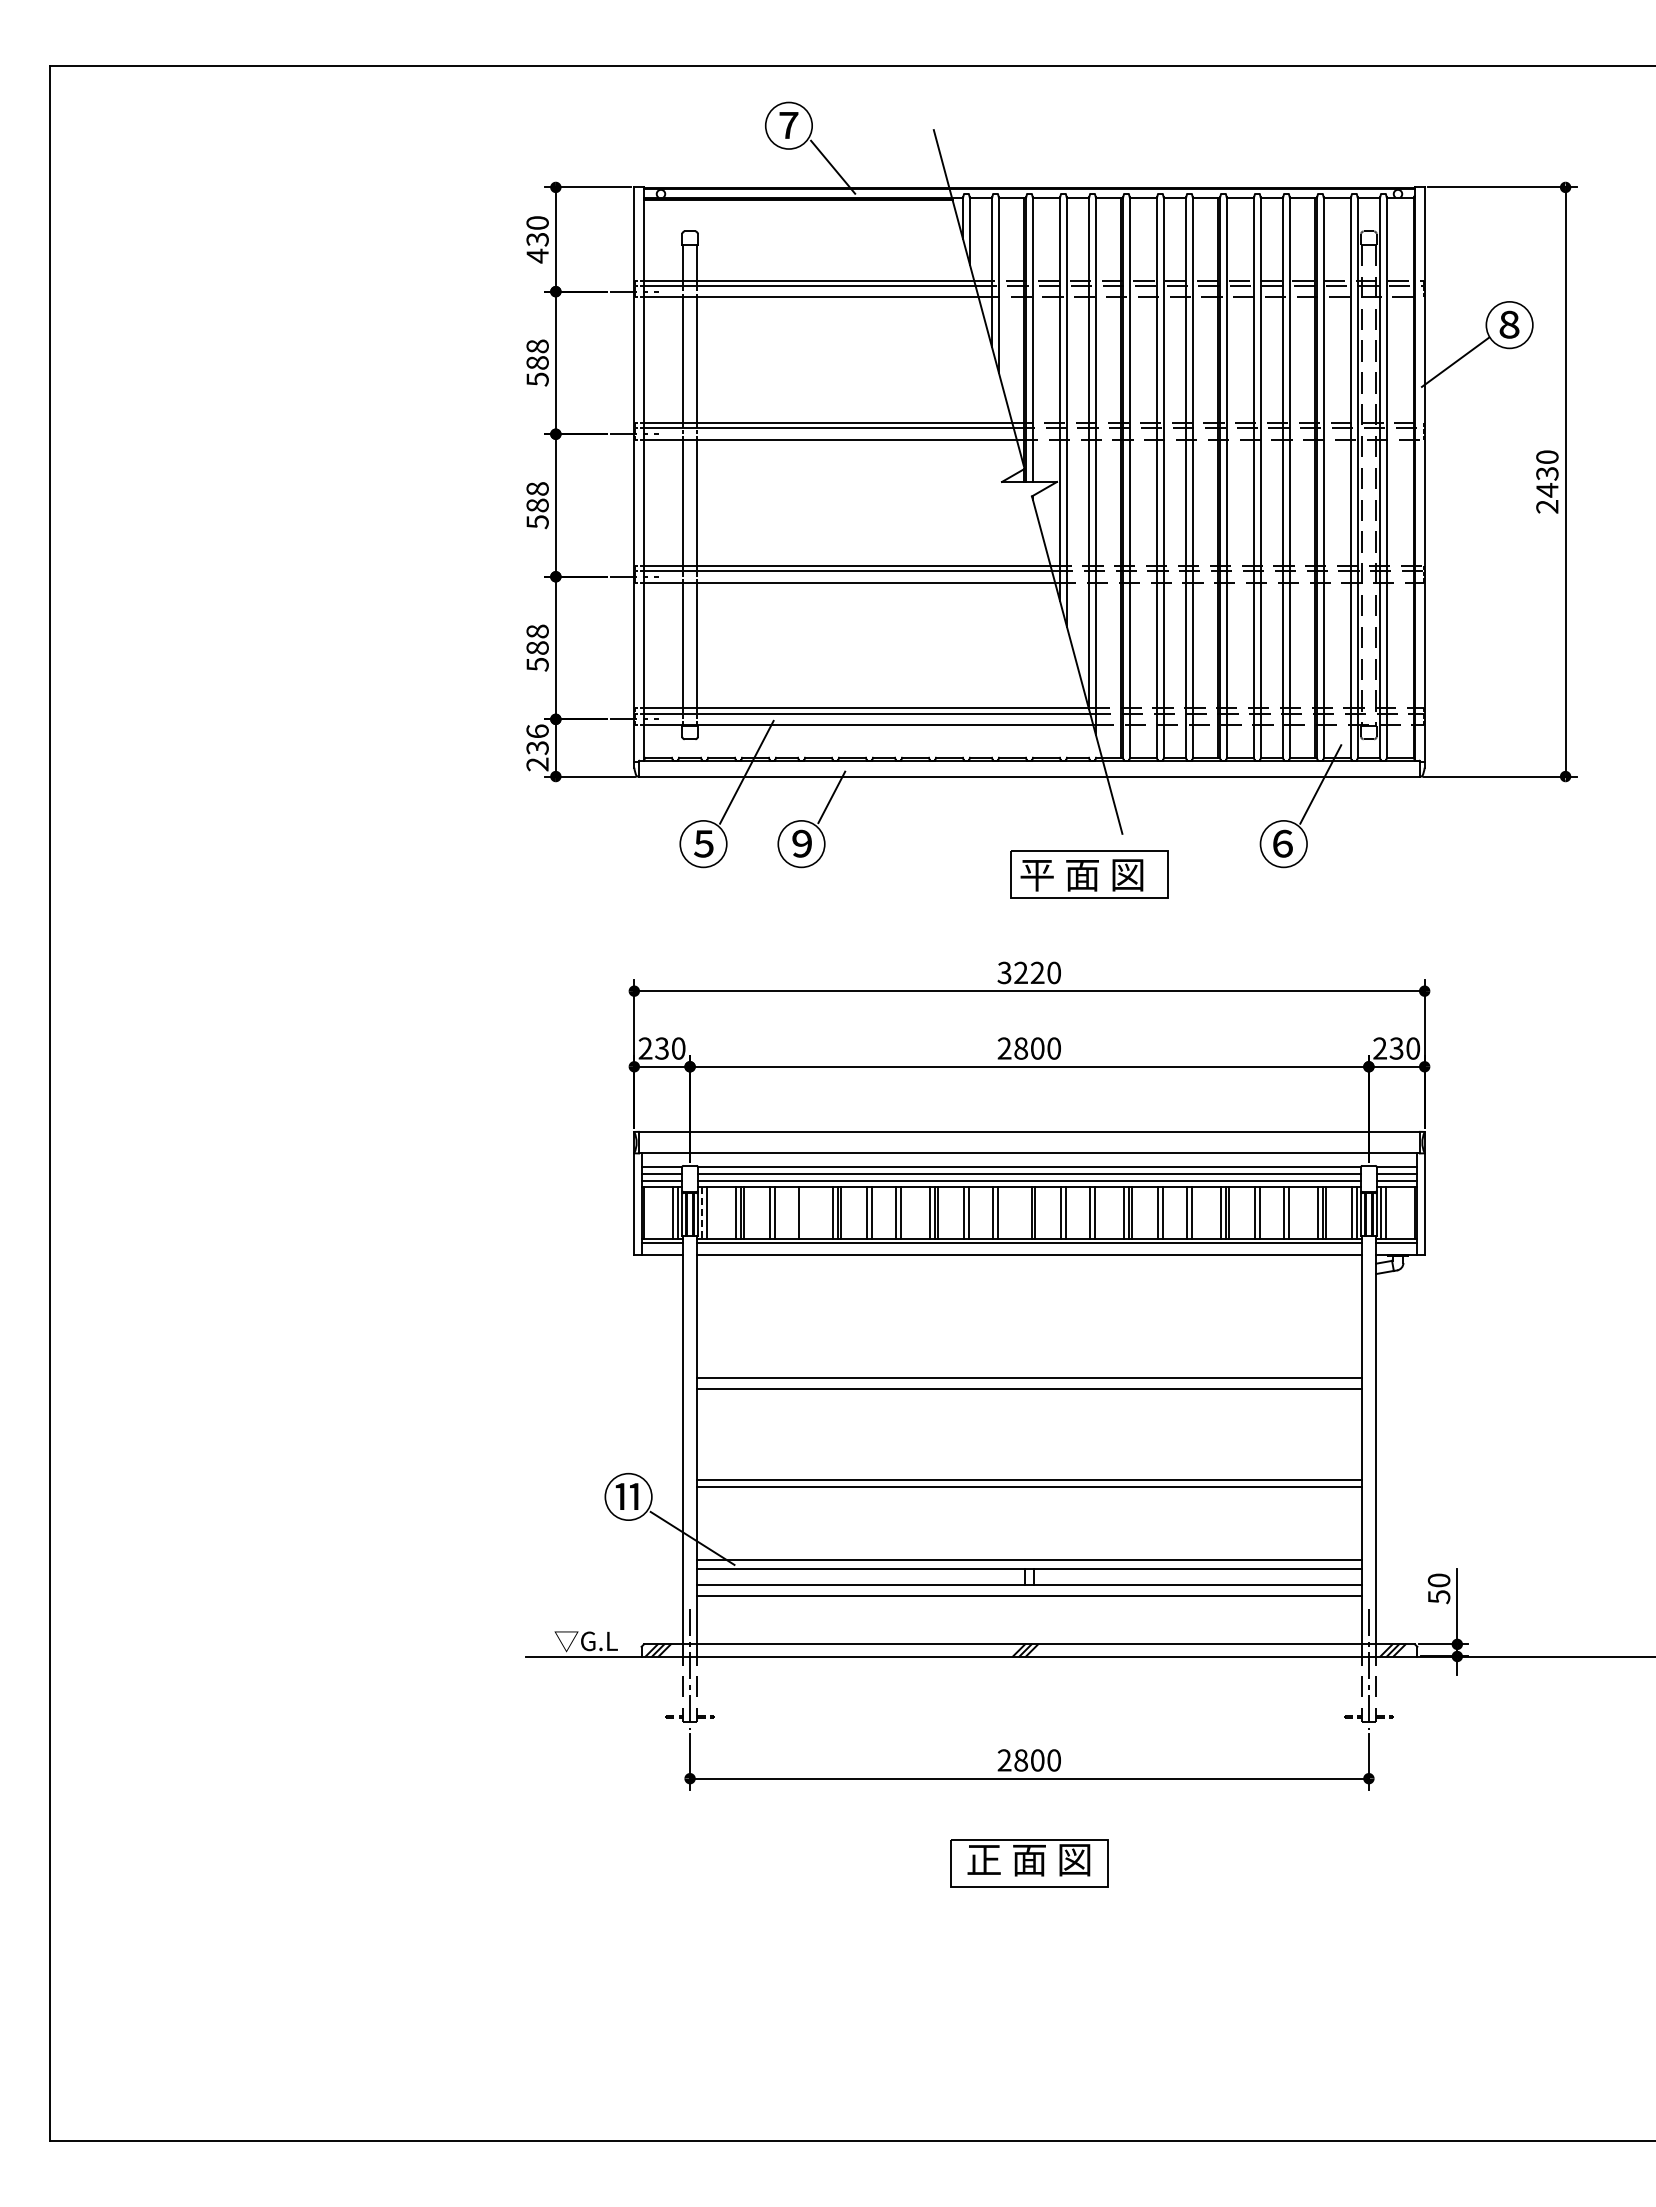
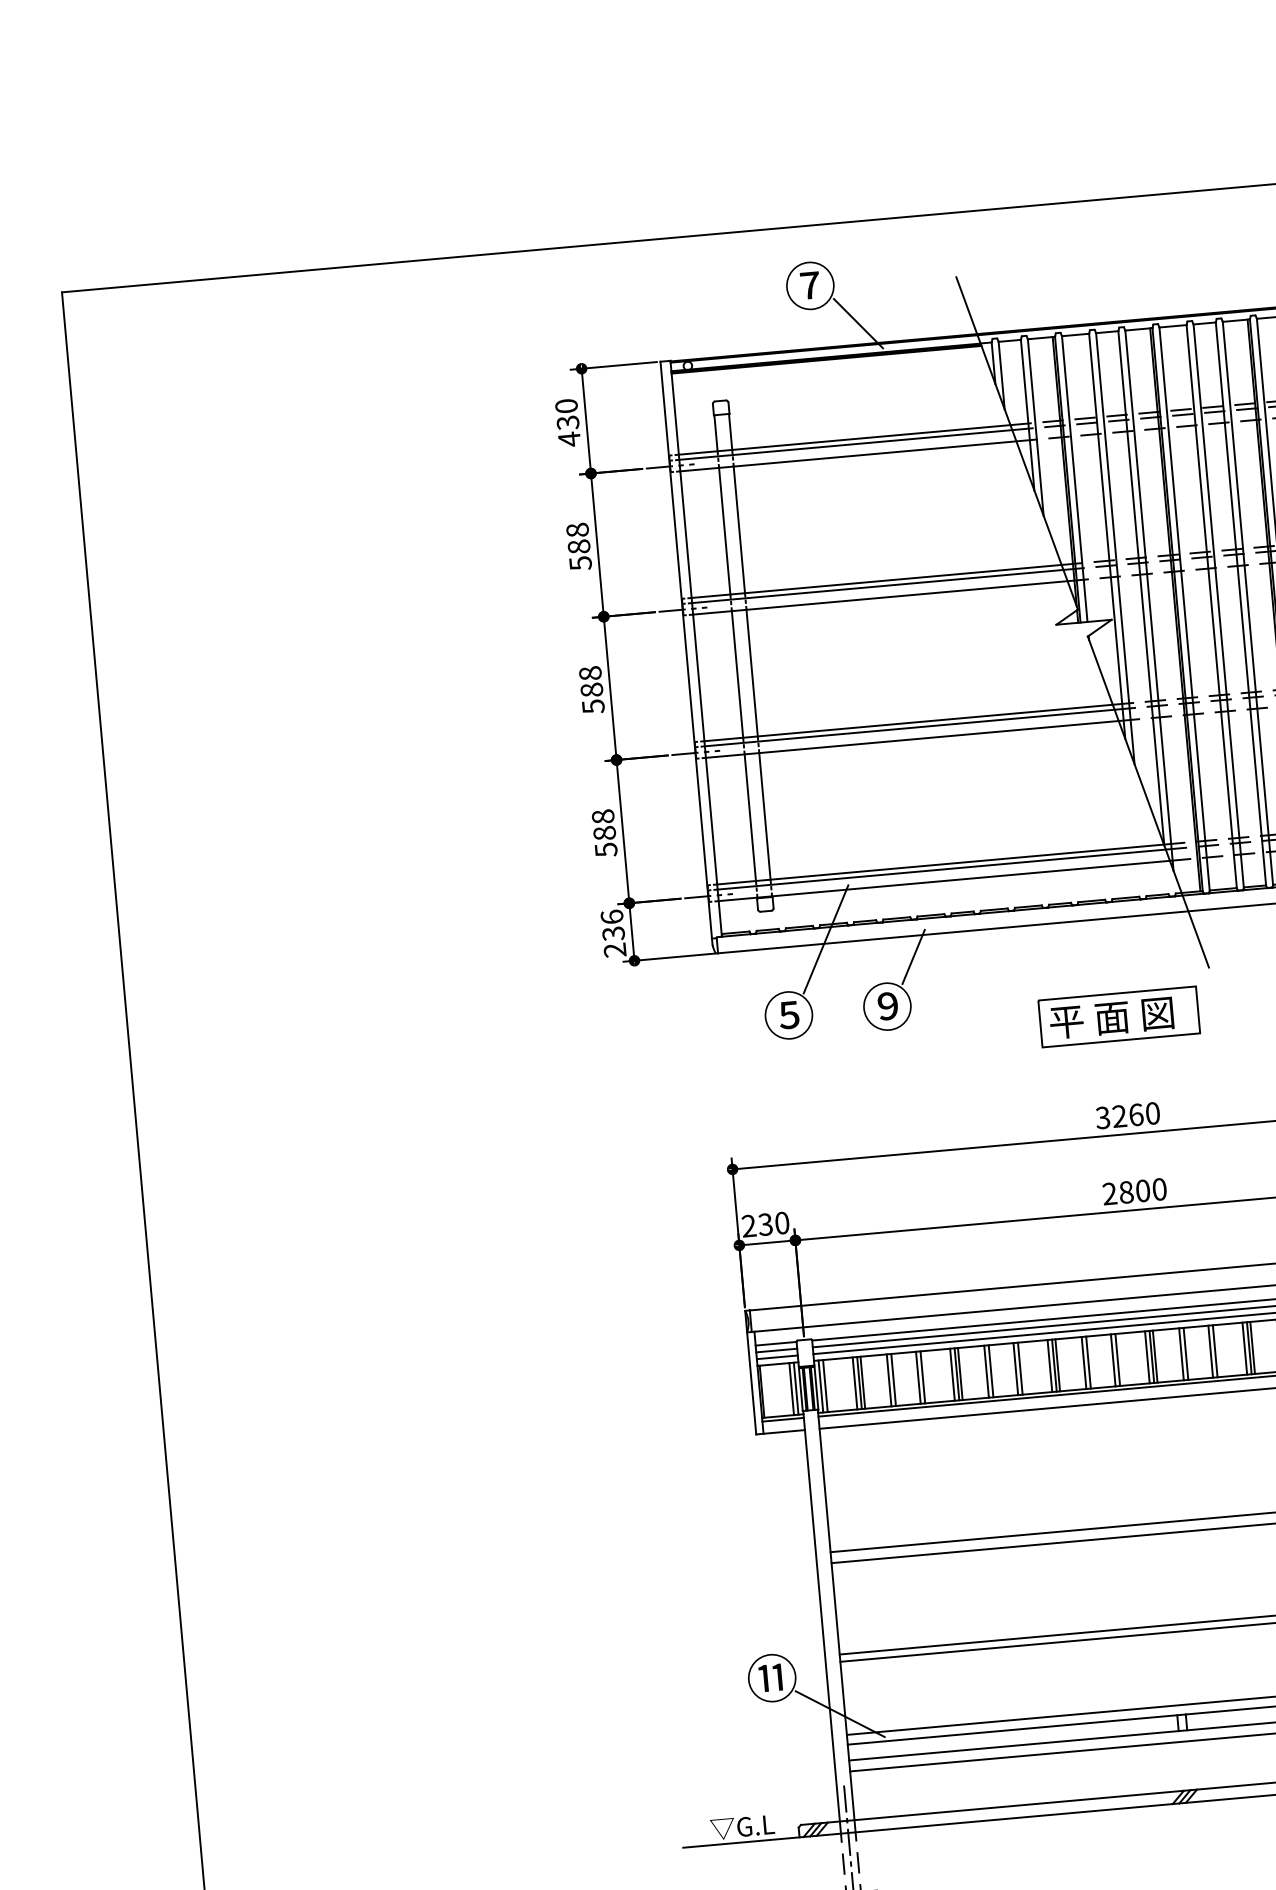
part: (1089, 874) -> (1119, 1016), moved
text: (1037, 972) -> (1136, 1114), 3220 -> 3260
line: (702, 1213) -> (821, 1386), dashed -> solid
line: (803, 1213) -> (922, 1377), added
line: (1027, 1213) -> (1147, 1357), added

